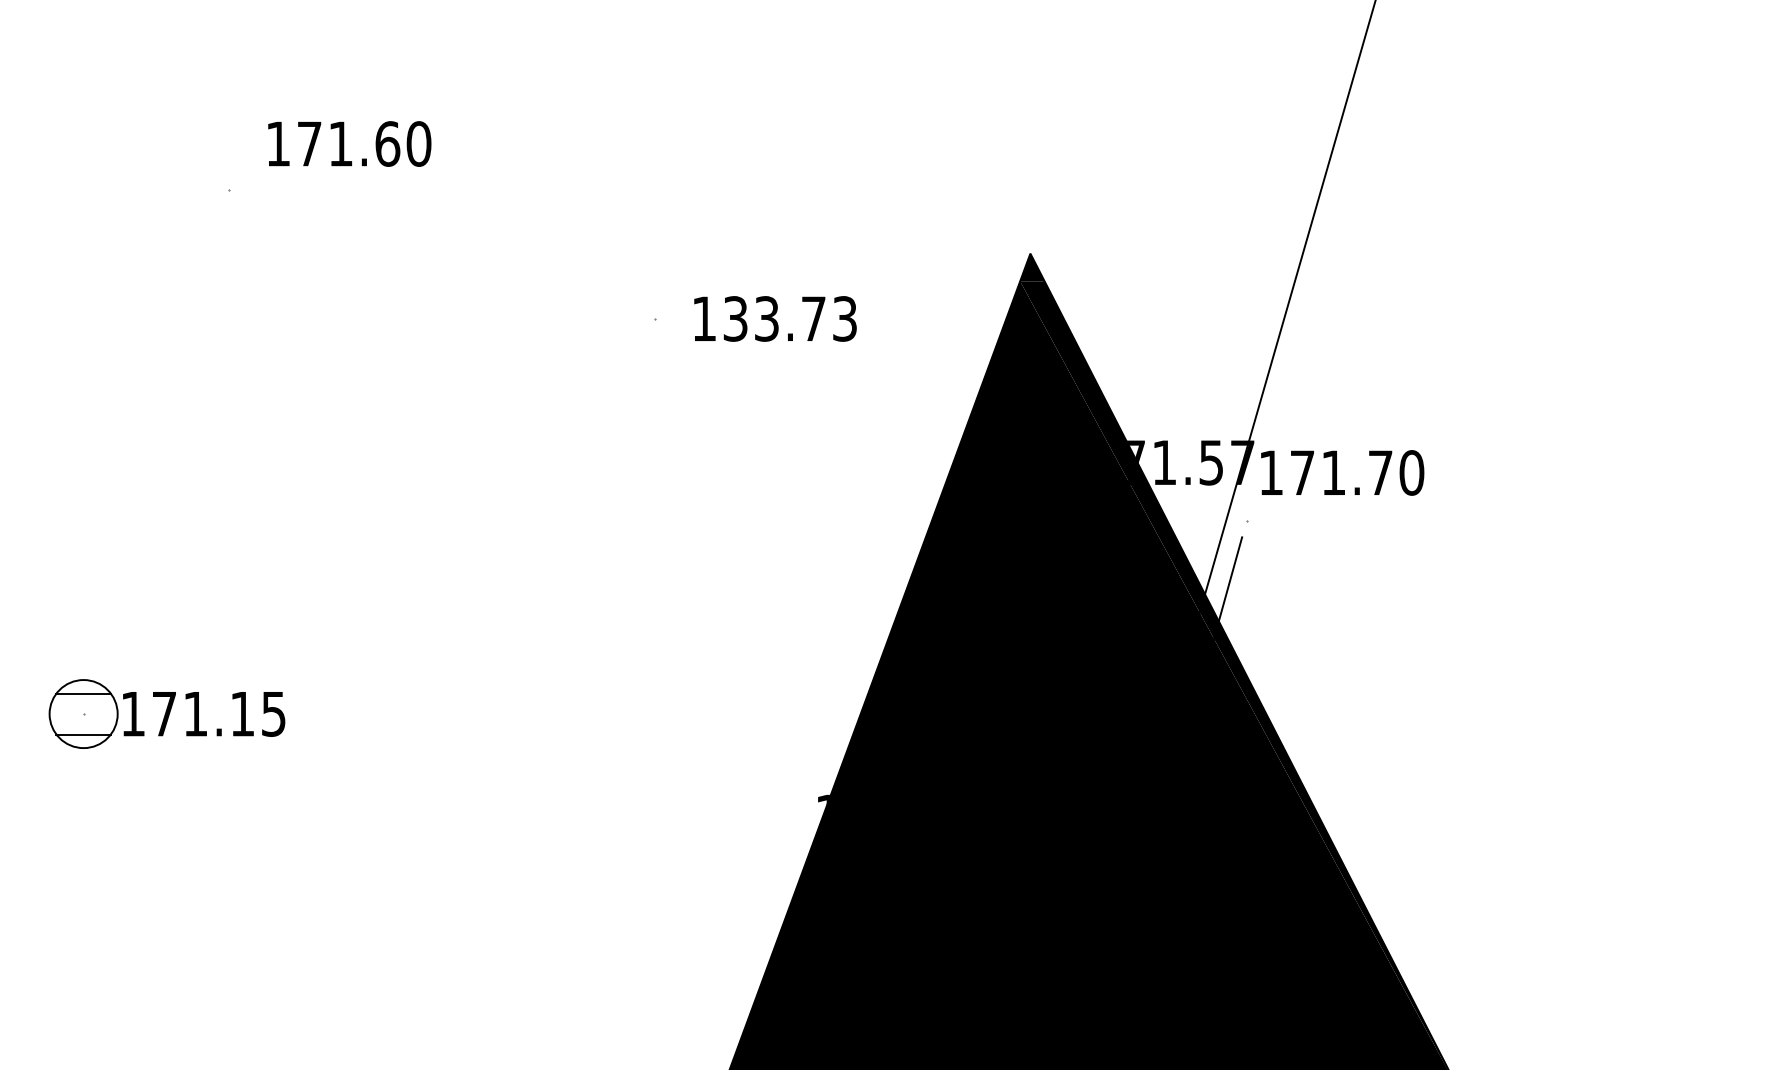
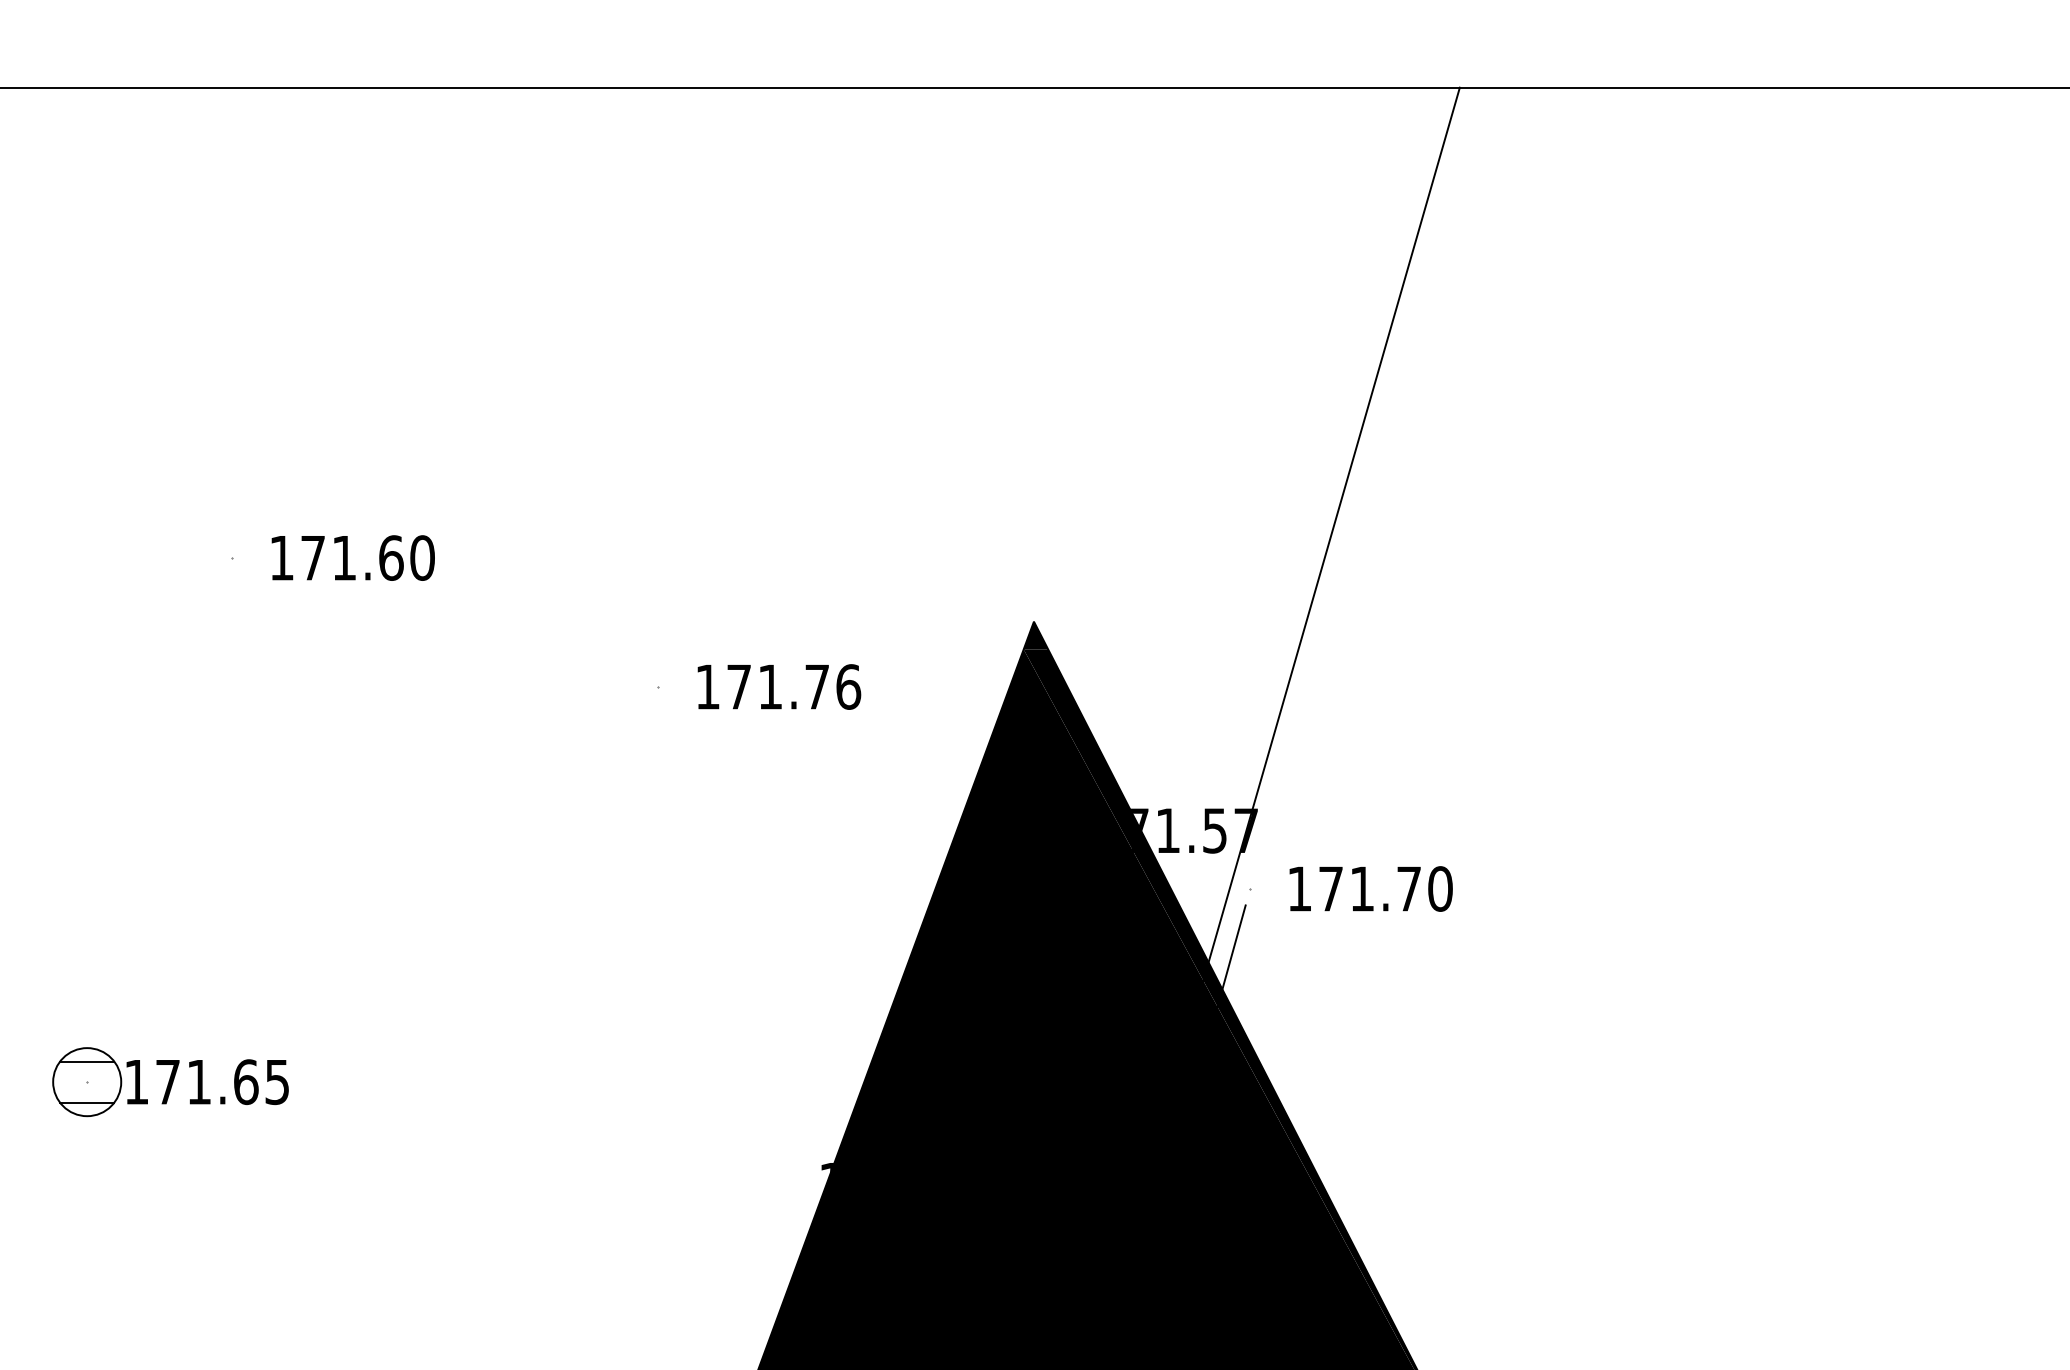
text: (348, 143) -> (352, 557), moved
text: (790, 318) -> (794, 686), 133.73 -> 171.76
text: (1341, 472) -> (1370, 888), moved
text: (242, 714) -> (246, 1082), 171.15 -> 171.65

